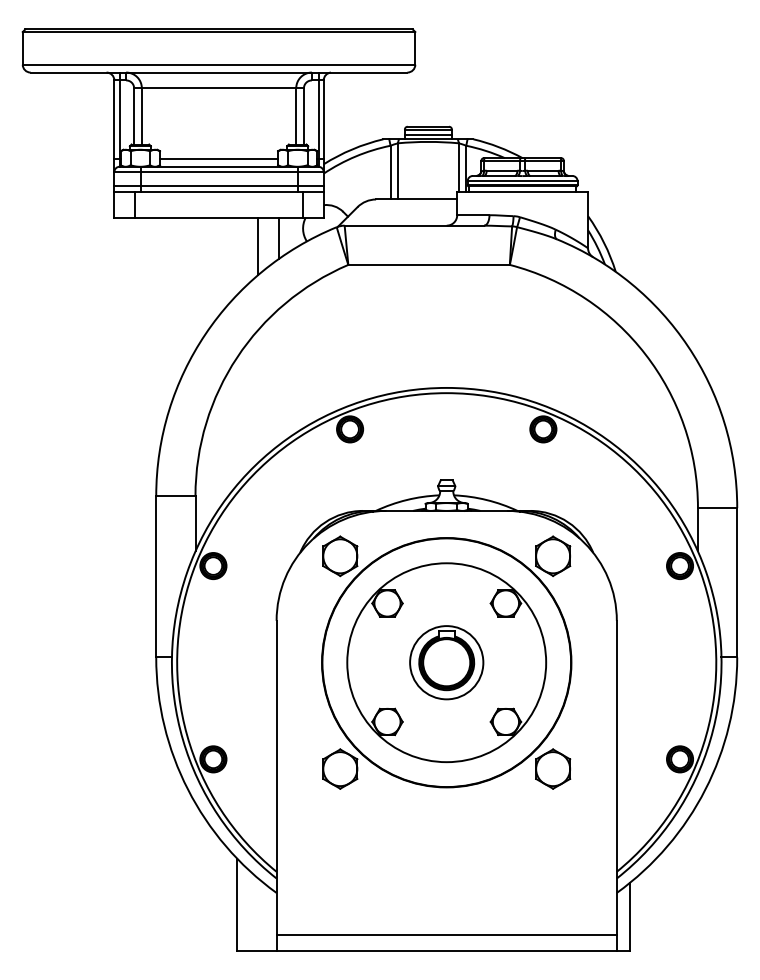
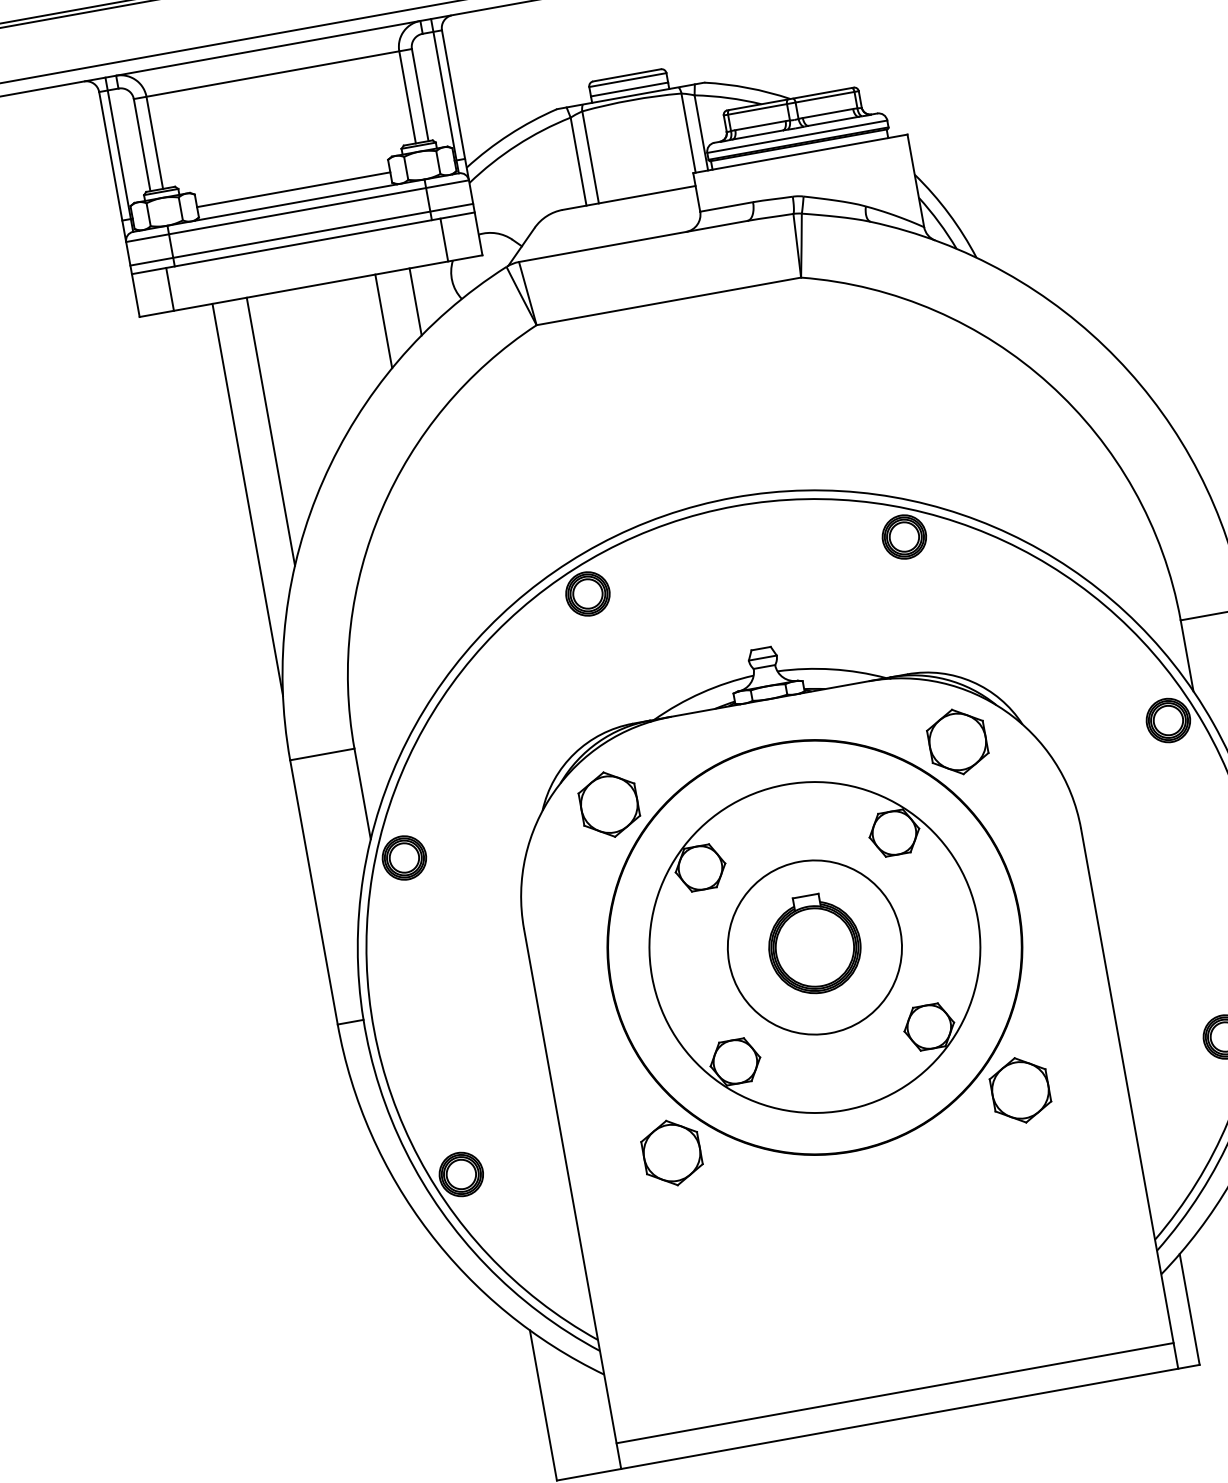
line: (179, 299) -> (270, 431), added
line: (158, 337) -> (247, 499), added
circle: (446, 662) -> (814, 947), size x1.43

